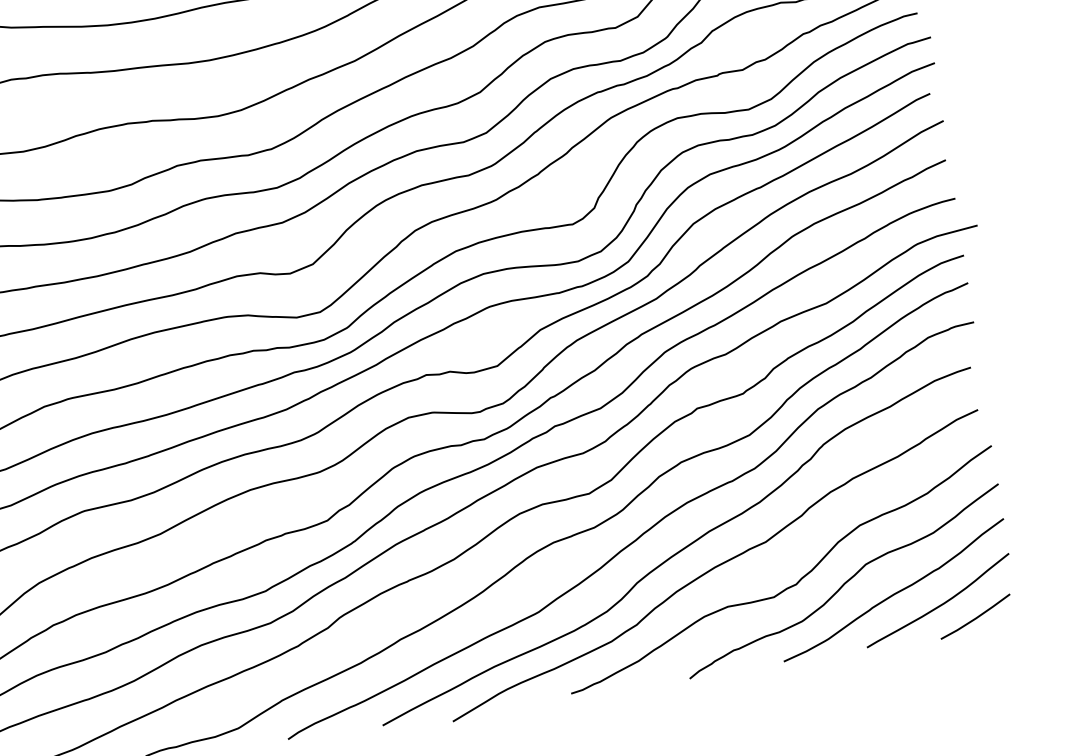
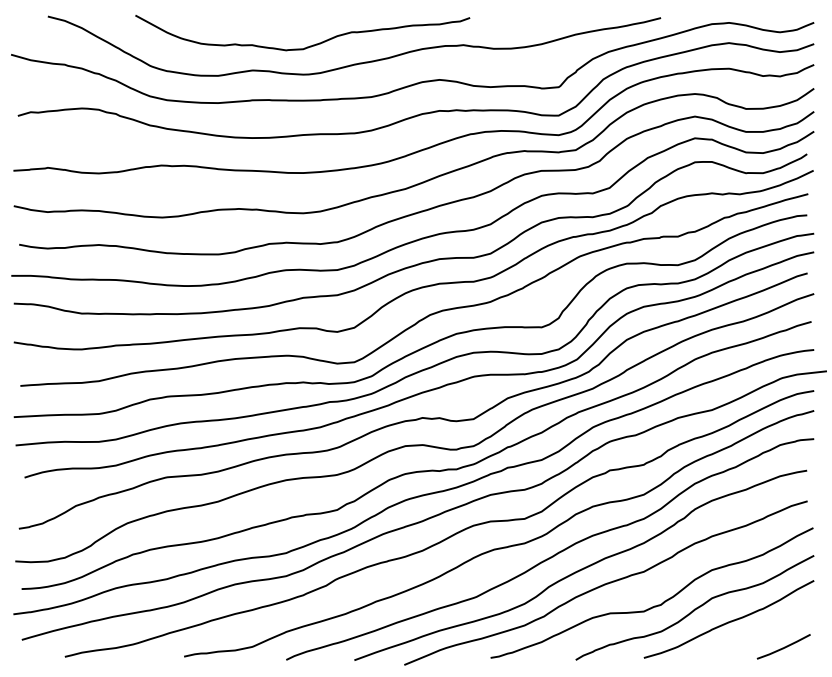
curve: (939, 604) -> (759, 634), removed

